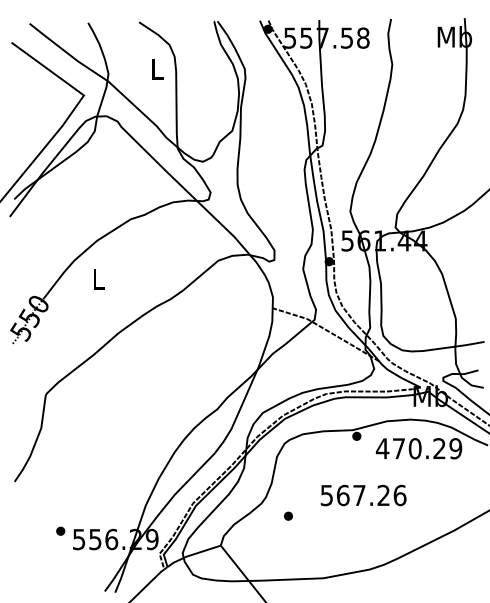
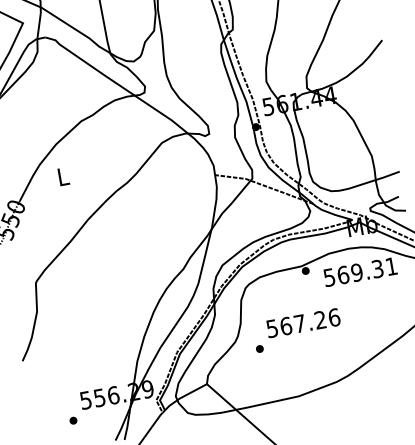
text: (418, 448) -> (359, 271), 470.29 -> 569.31
text: (363, 495) -> (303, 323), moved
part: (60, 530) -> (73, 420), moved

